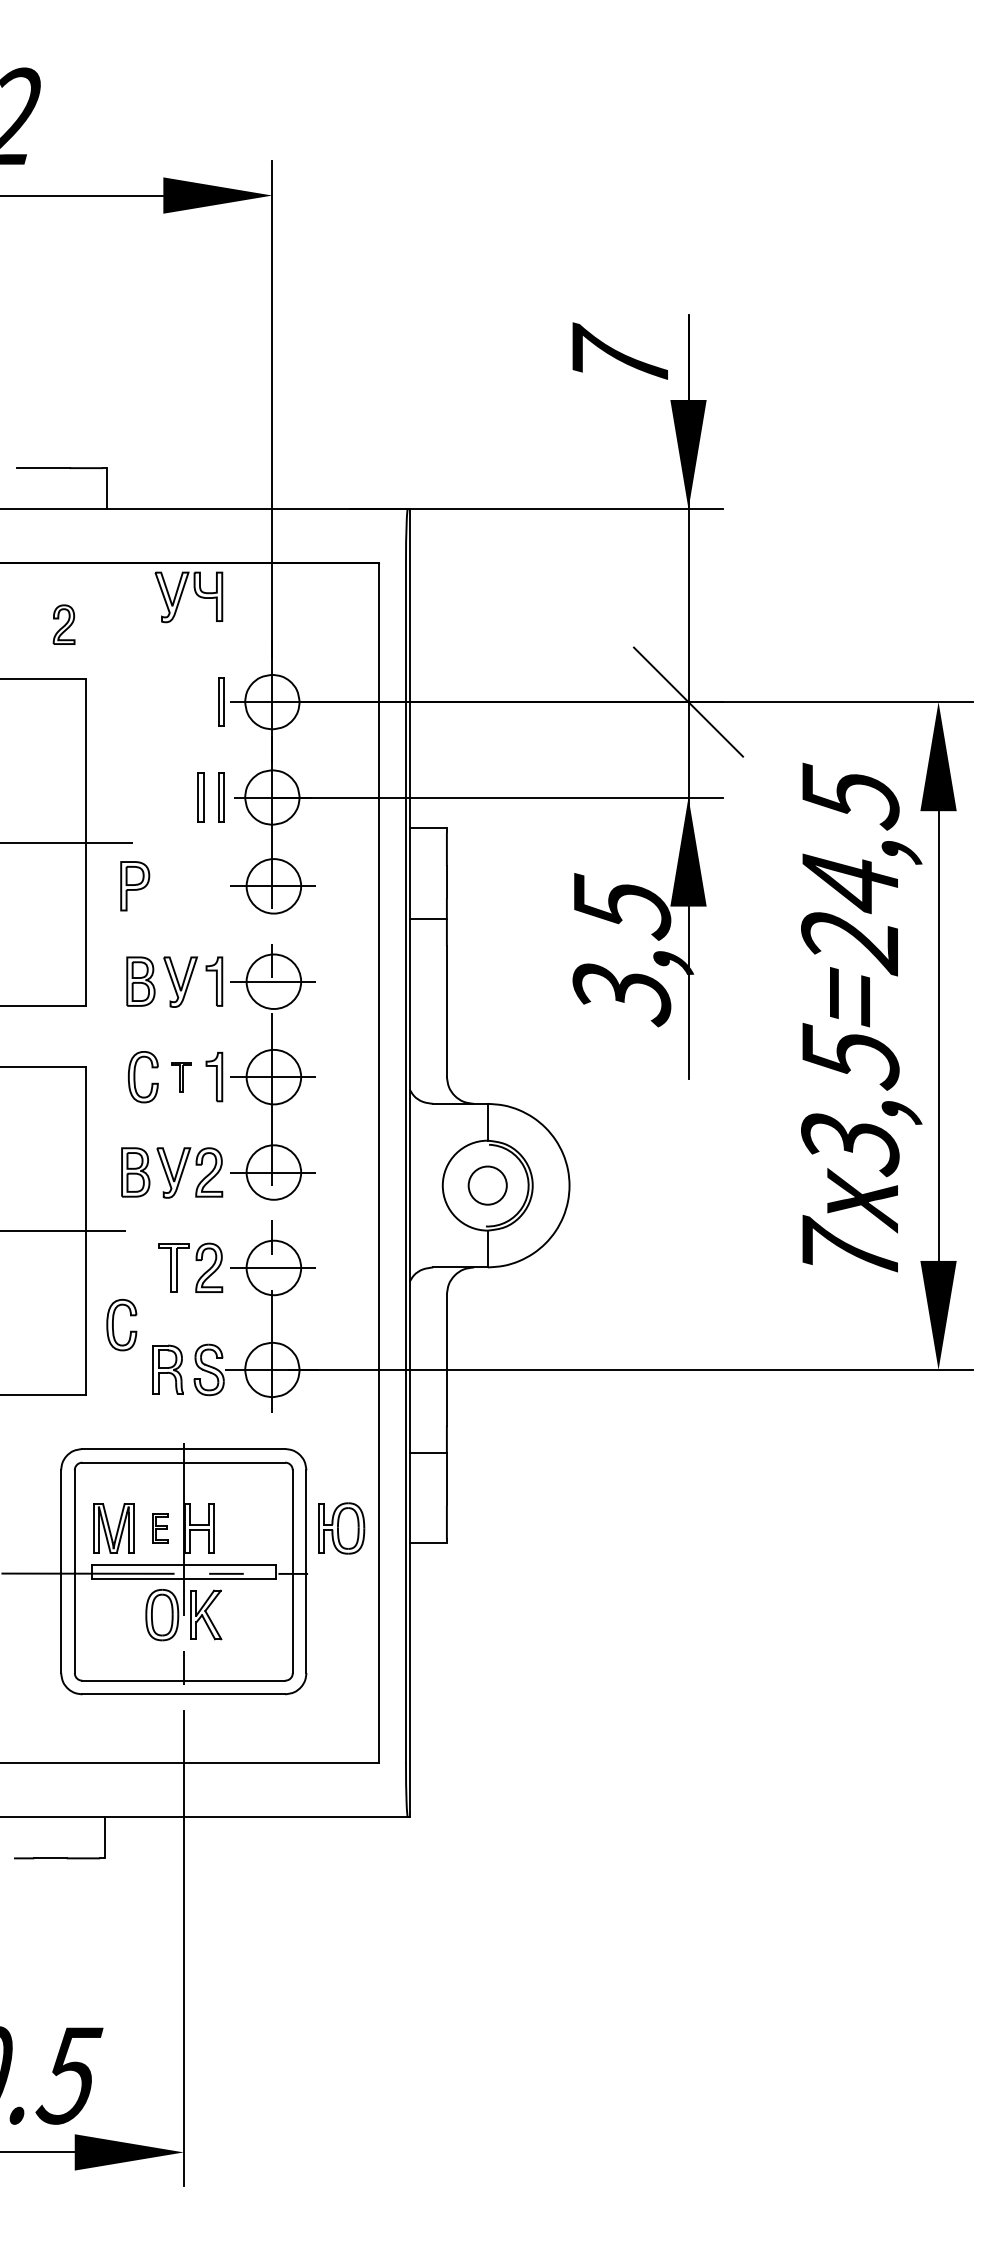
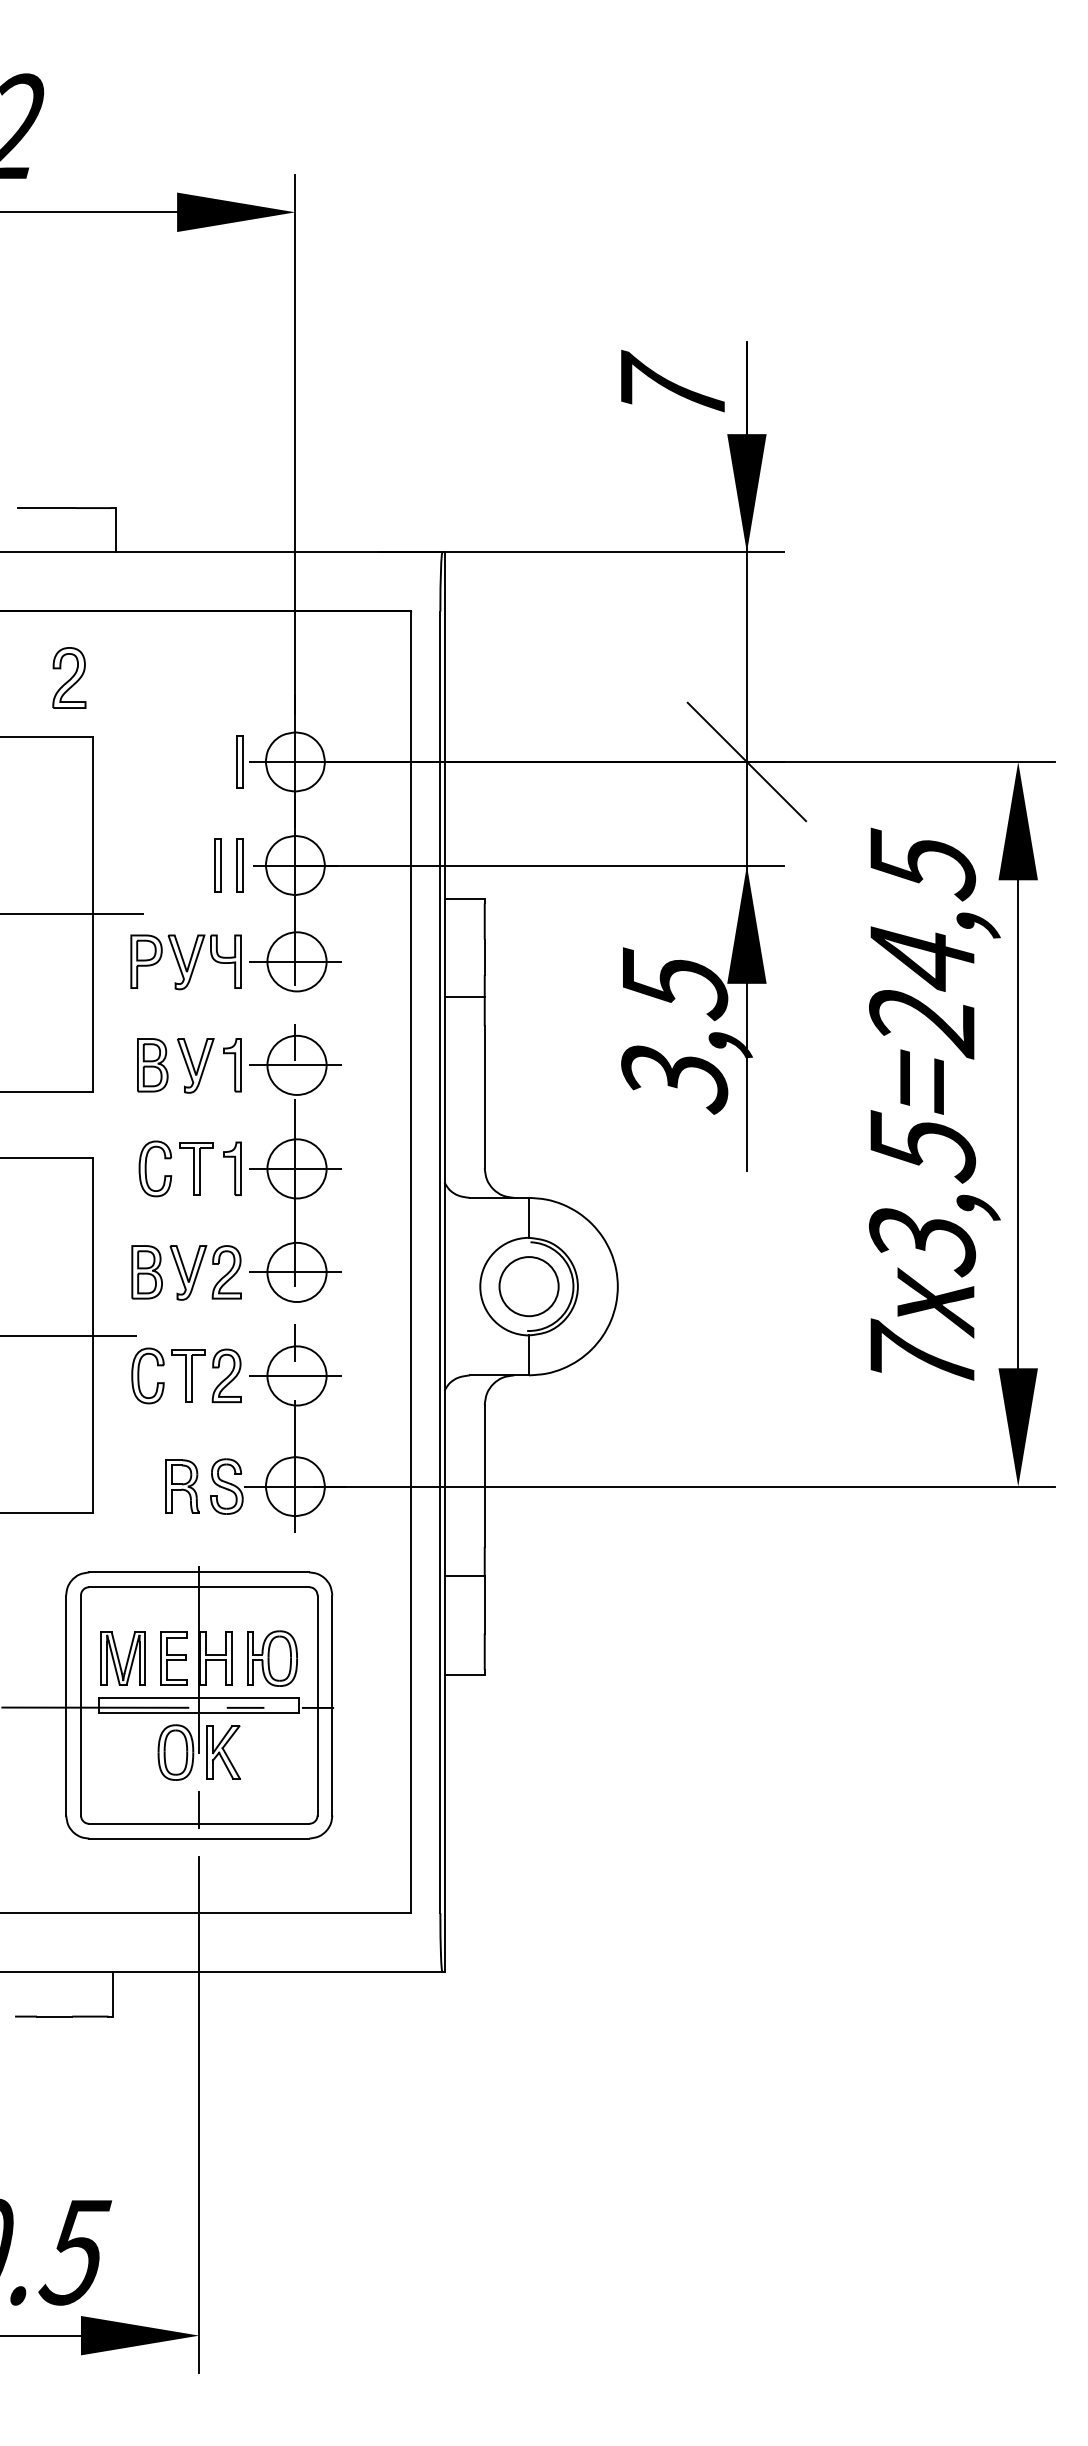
part: (182, 595) -> (197, 960), moved
part: (64, 624) -> (69, 677), size x1.43
part: (181, 1076) -> (196, 1168), size x1.67
circle: (487, 1185) -> (528, 1286), size x1.43
part: (113, 1324) -> (139, 1375), moved
part: (160, 1528) -> (173, 1658), size x1.67
part: (341, 1528) -> (272, 1658), moved

